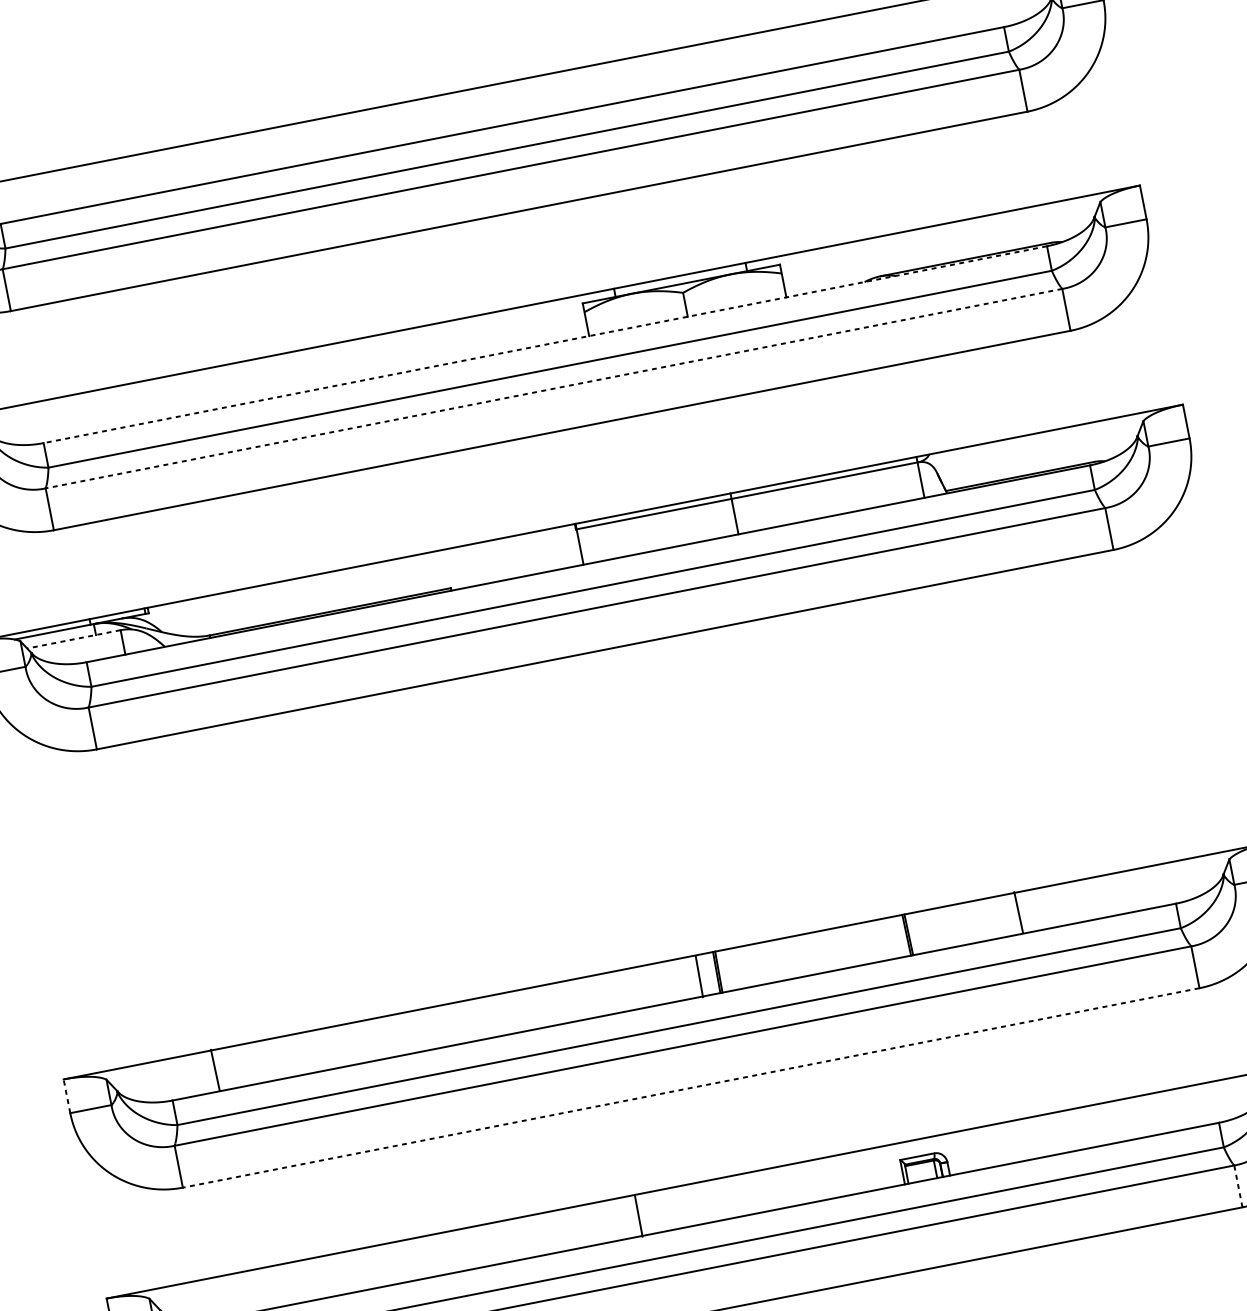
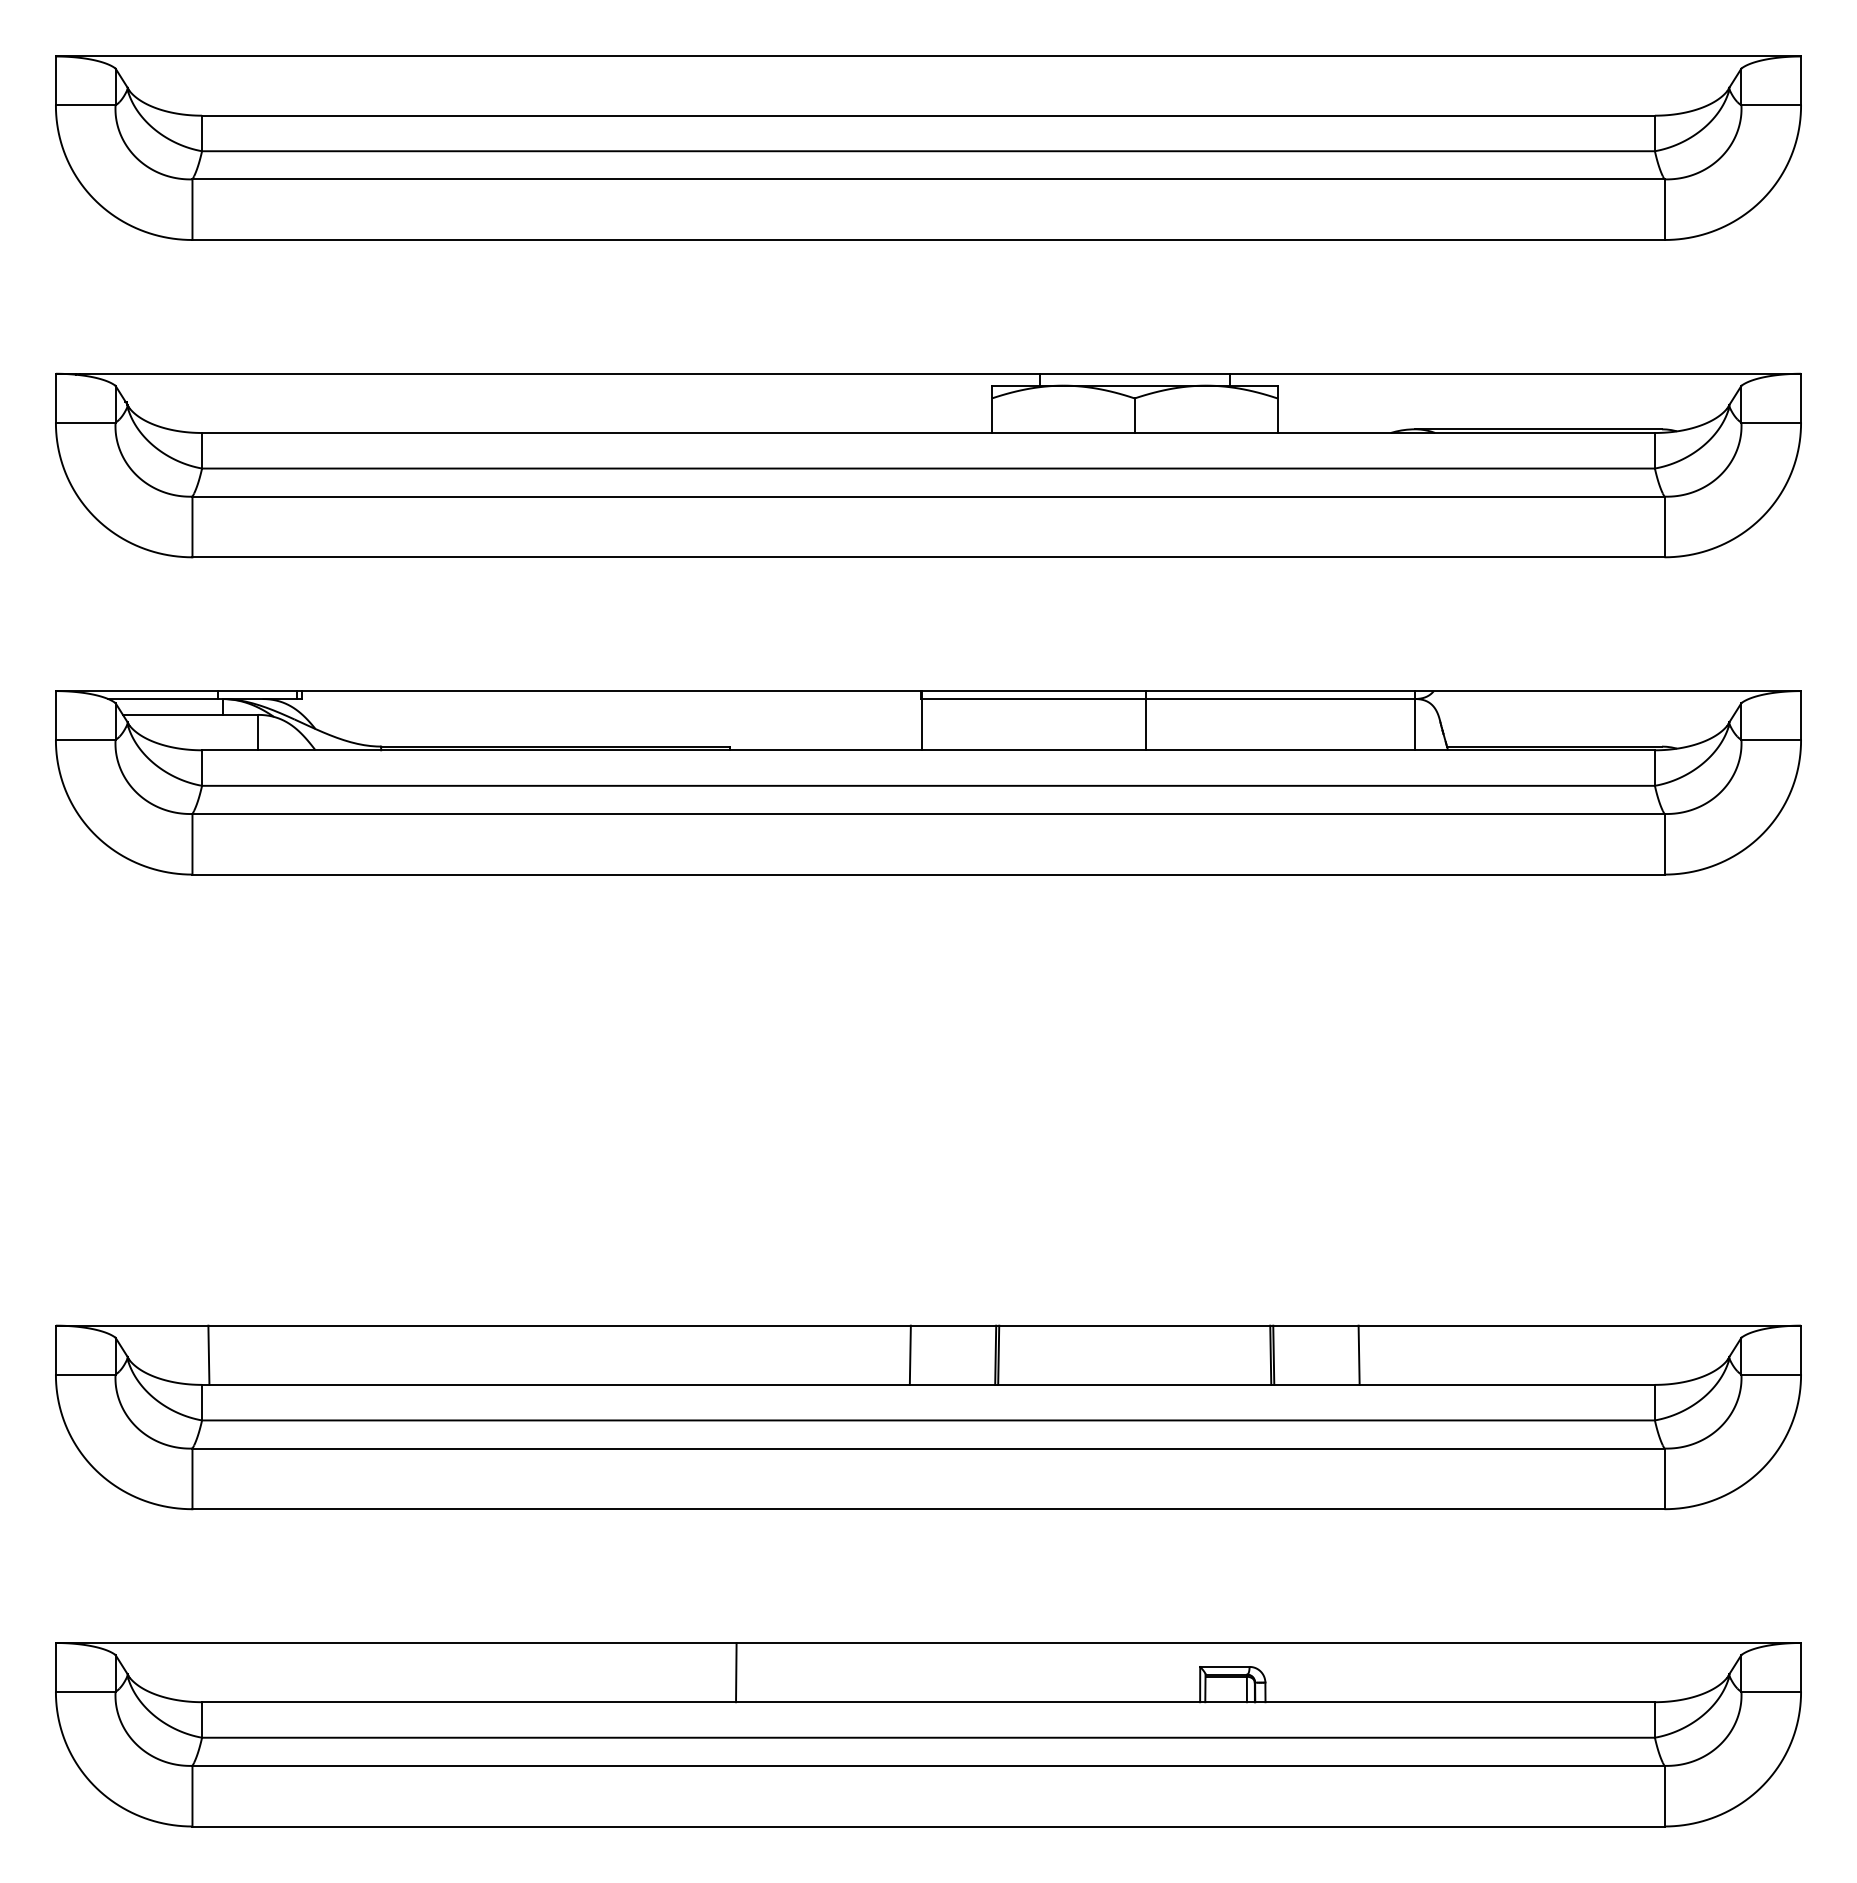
line: (545, 345) -> (928, 433), dashed -> solid
line: (553, 388) -> (928, 496), dashed -> solid
line: (73, 639) -> (190, 714), dashed -> solid
line: (1018, 912) -> (1358, 1354), moved
line: (698, 976) -> (909, 1354), moved
line: (214, 1069) -> (208, 1354), moved
line: (691, 1088) -> (928, 1509), dashed -> solid
line: (66, 1095) -> (55, 1349), dashed -> solid
line: (1238, 1185) -> (1664, 1795), dashed -> solid
line: (638, 1216) -> (736, 1672), moved

